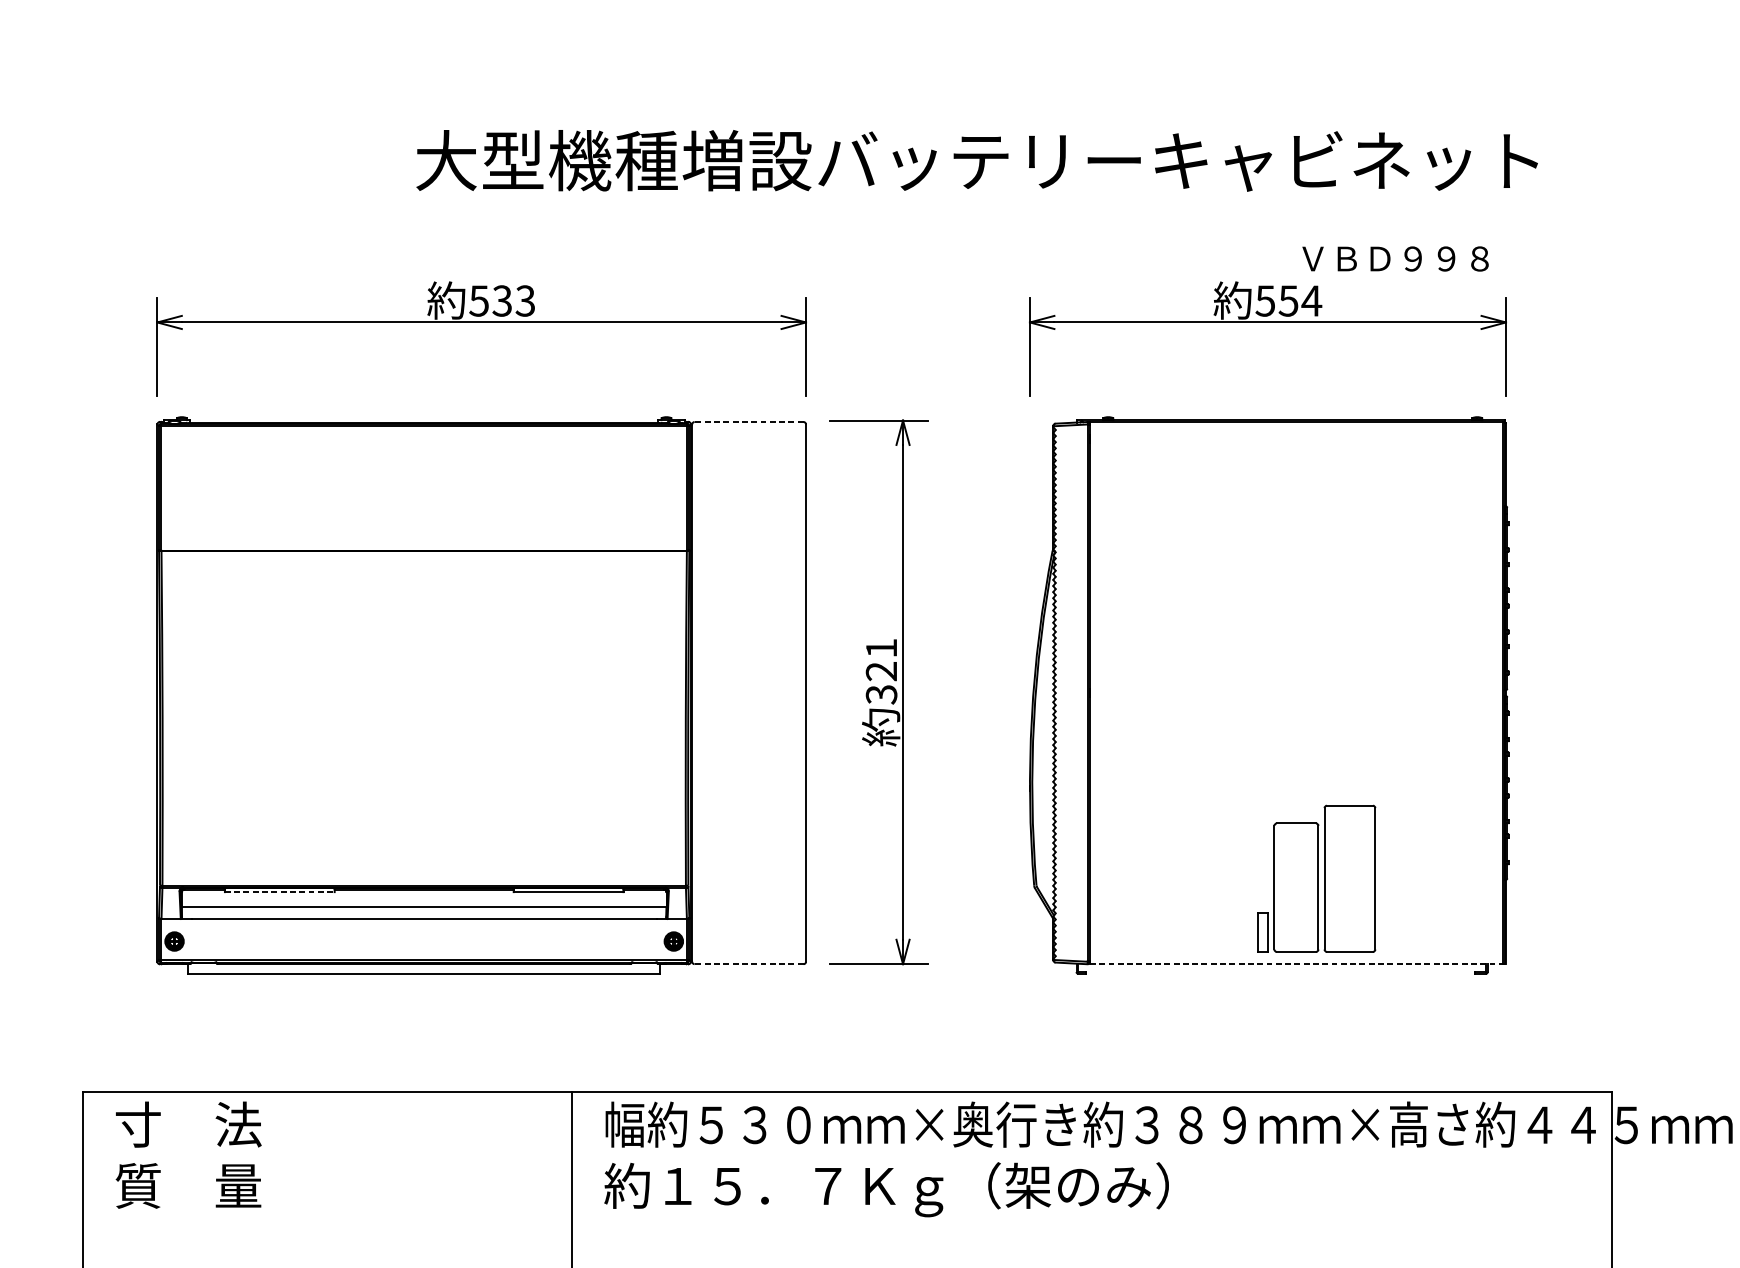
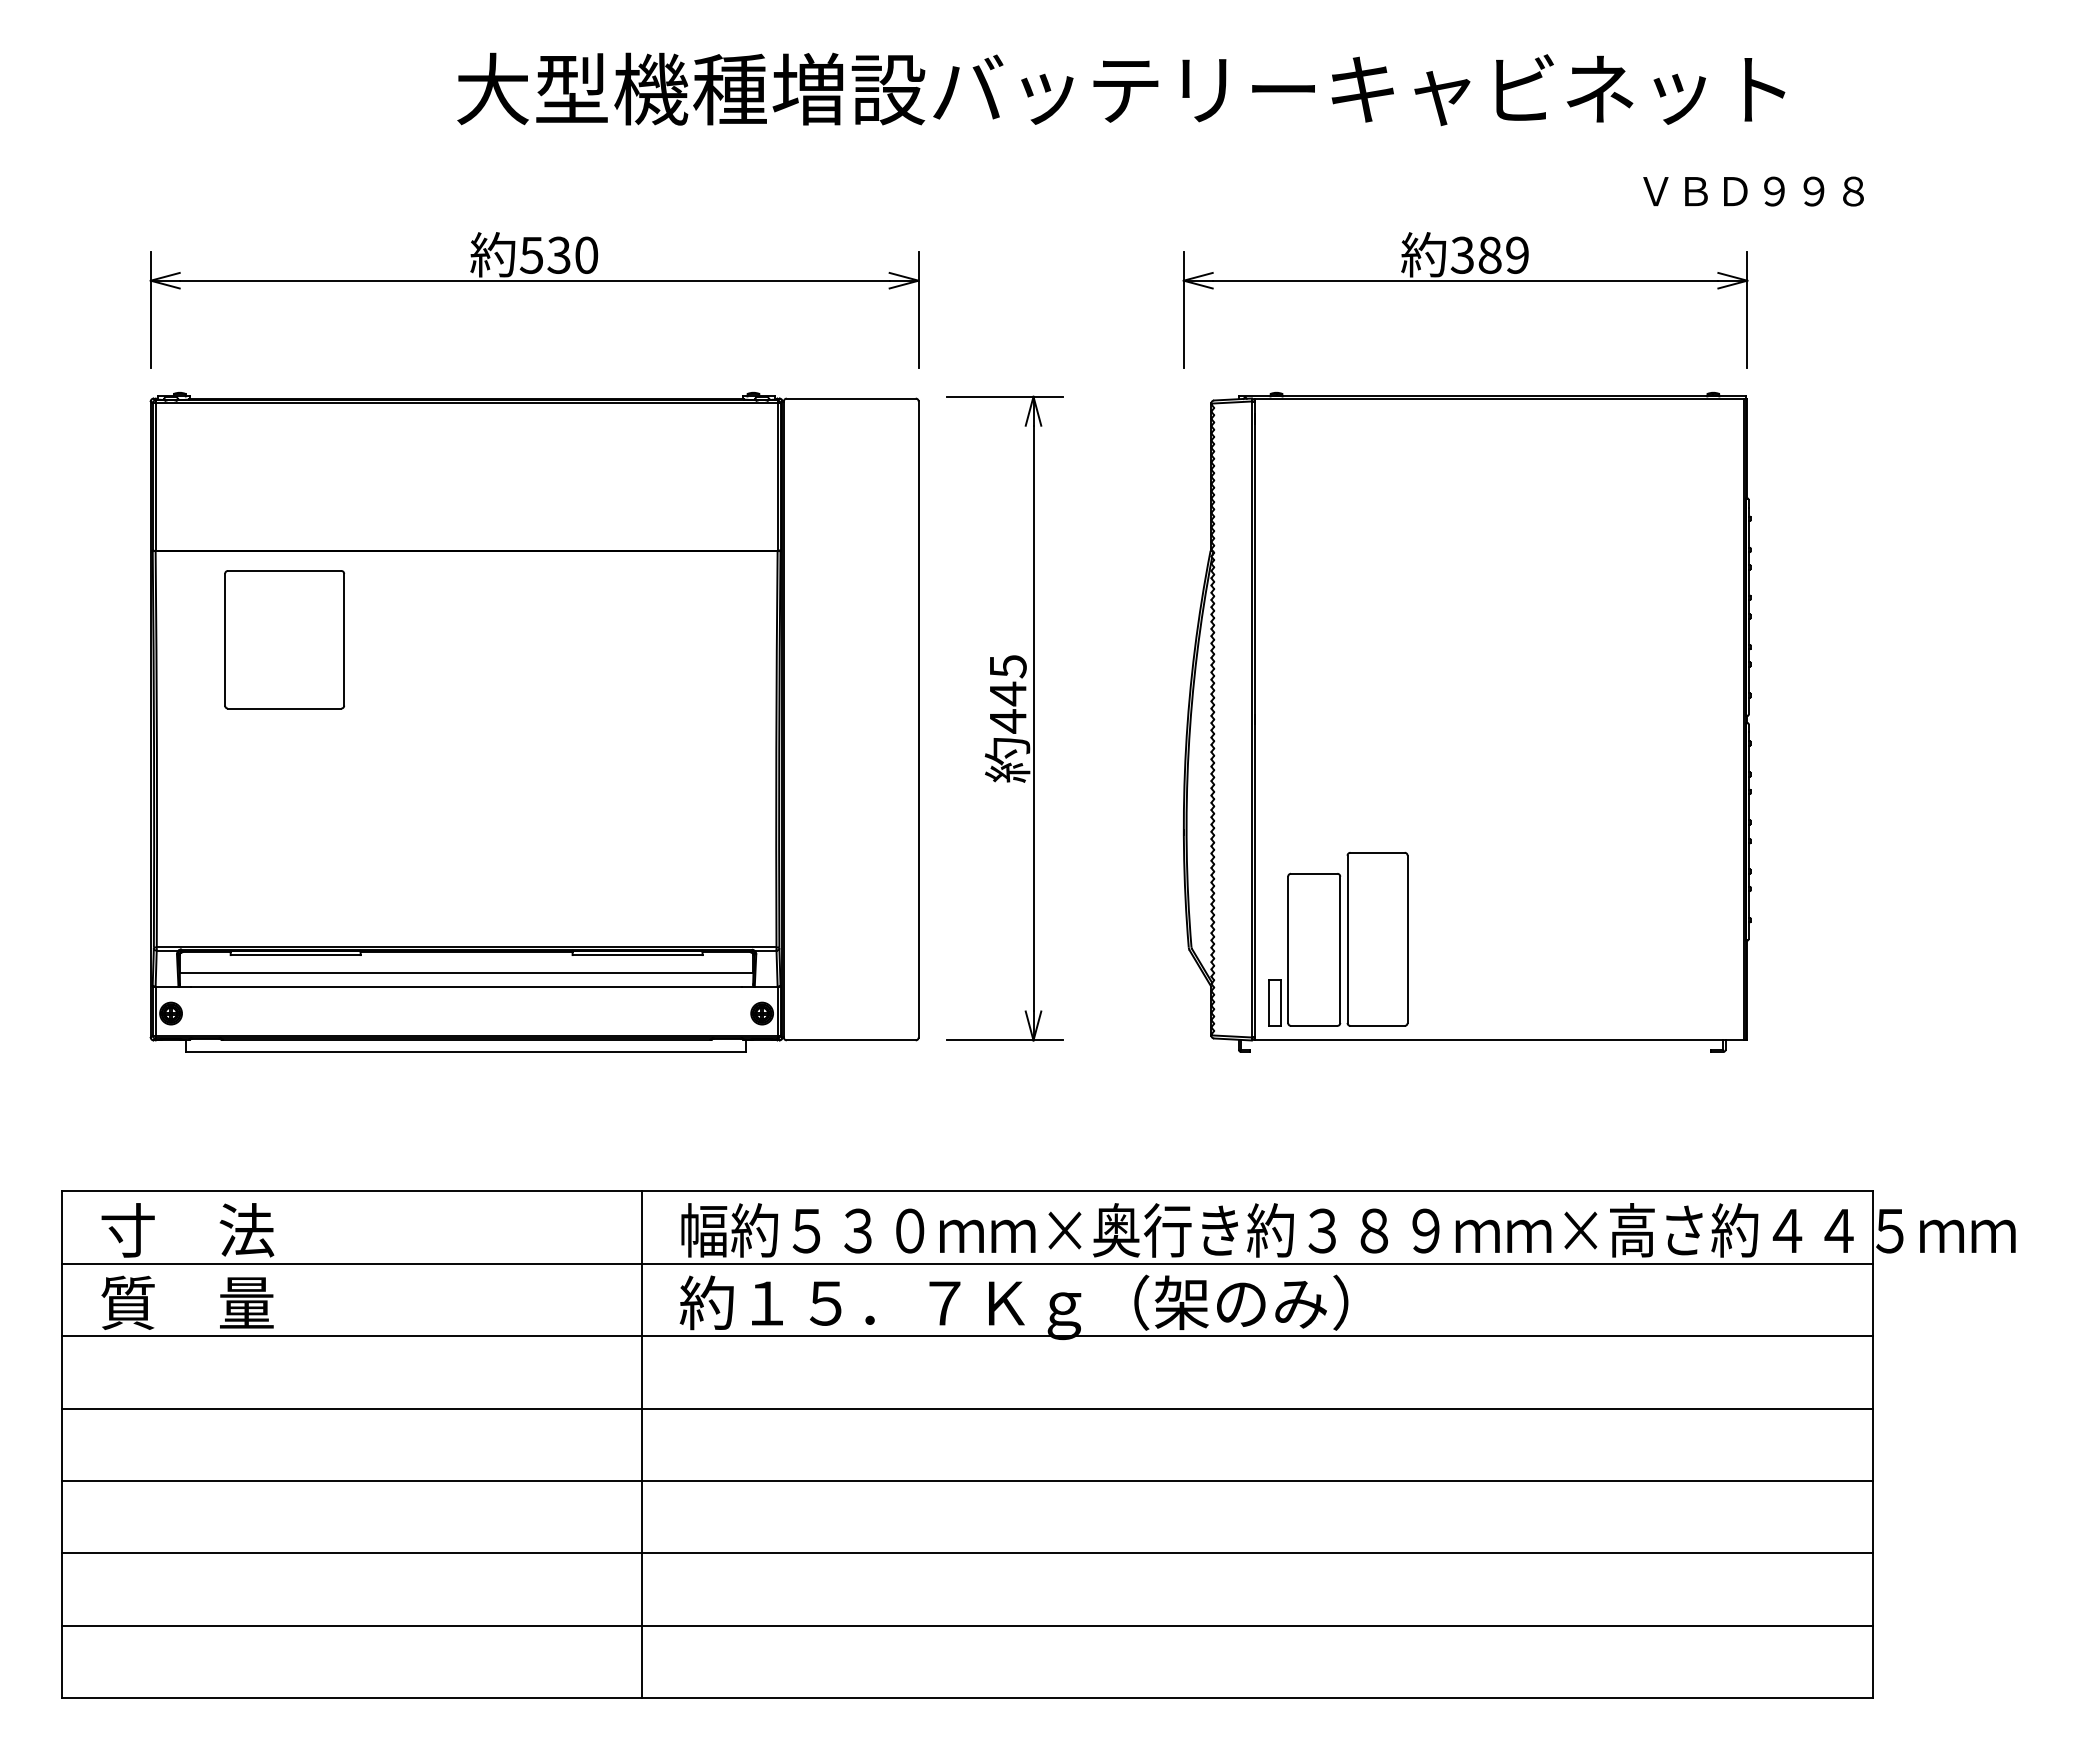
text: (1395, 258) -> (1753, 191), moved
text: (525, 300) -> (586, 254), 533 -> 530
text: (1288, 301) -> (1489, 255), 554 -> 389
line: (748, 421) -> (850, 398), dashed -> solid
part: (270, 625) -> (284, 639), added
text: (881, 672) -> (1007, 694), 321 -> 445
part: (1316, 878) -> (1338, 939), moved
line: (279, 892) -> (295, 955), dashed -> solid
line: (748, 964) -> (850, 1040), dashed -> solid
line: (1298, 964) -> (1501, 1040), dashed -> solid
line: (847, 1152) -> (967, 1263), added
line: (847, 1214) -> (967, 1336), added

